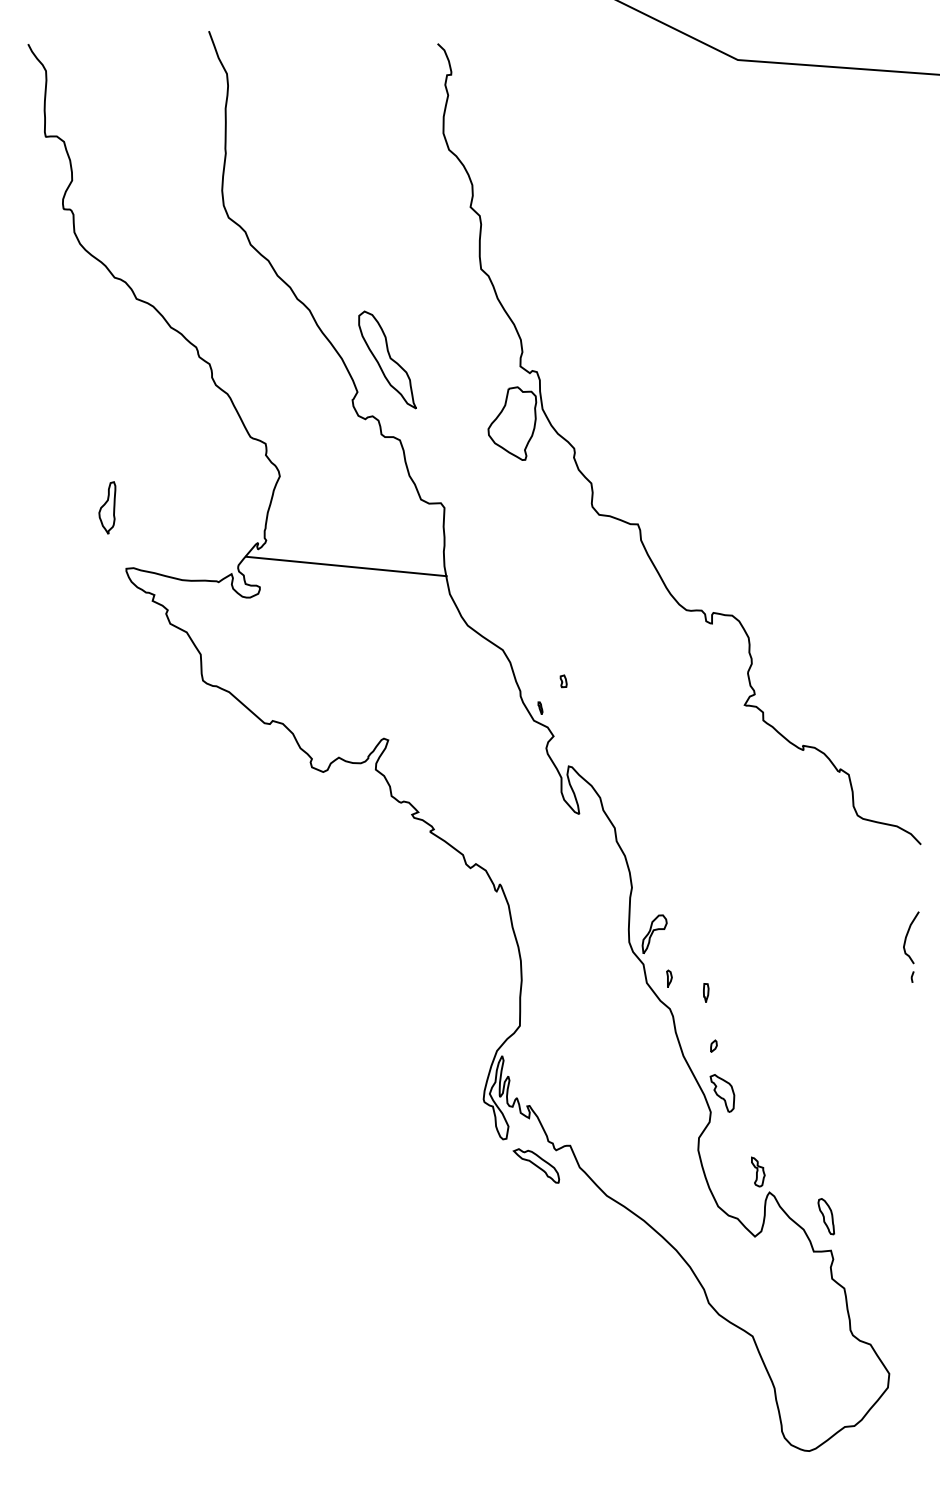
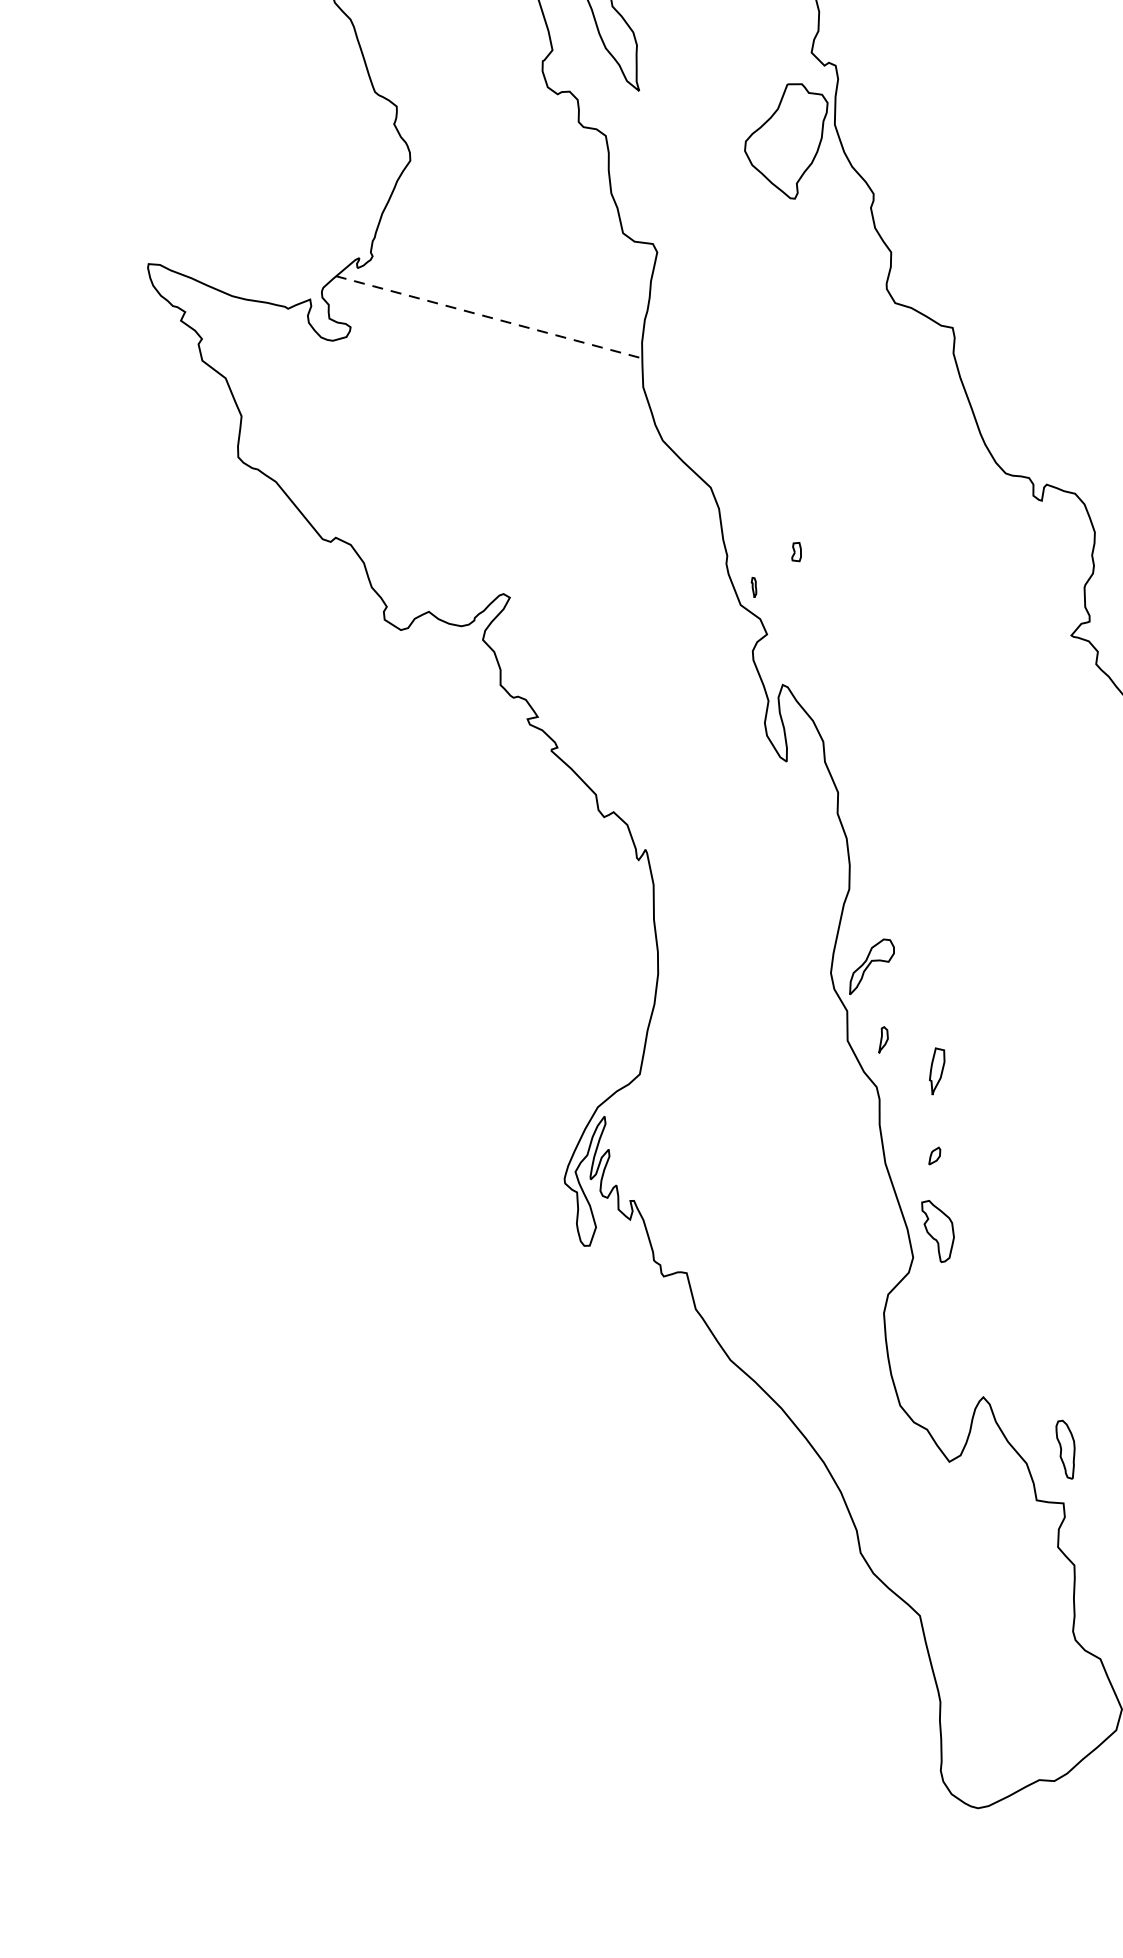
part: (107, 507) -> (135, 164), removed
line: (346, 566) -> (490, 317), solid -> dashed
part: (706, 992) -> (937, 1071), size x1.6
part: (536, 1165) -> (629, 1294), removed
part: (758, 1171) -> (971, 1361), removed

